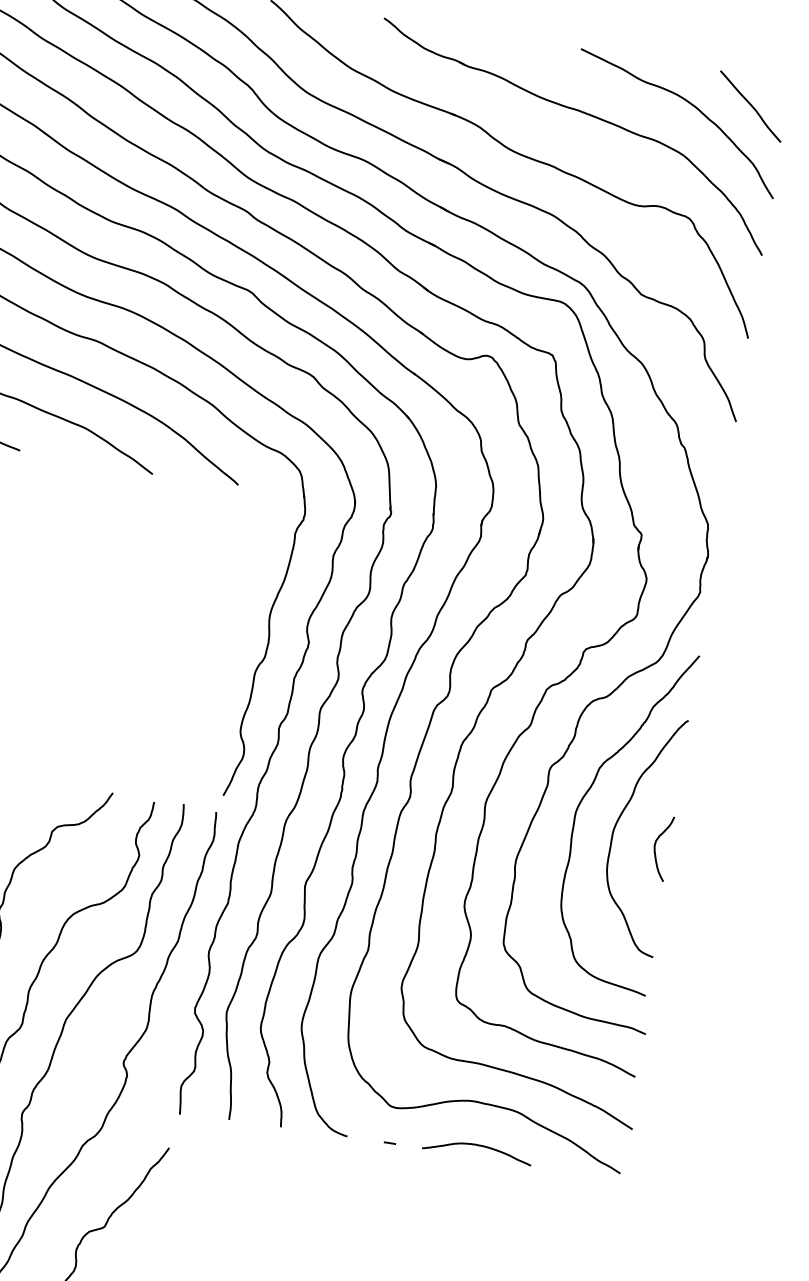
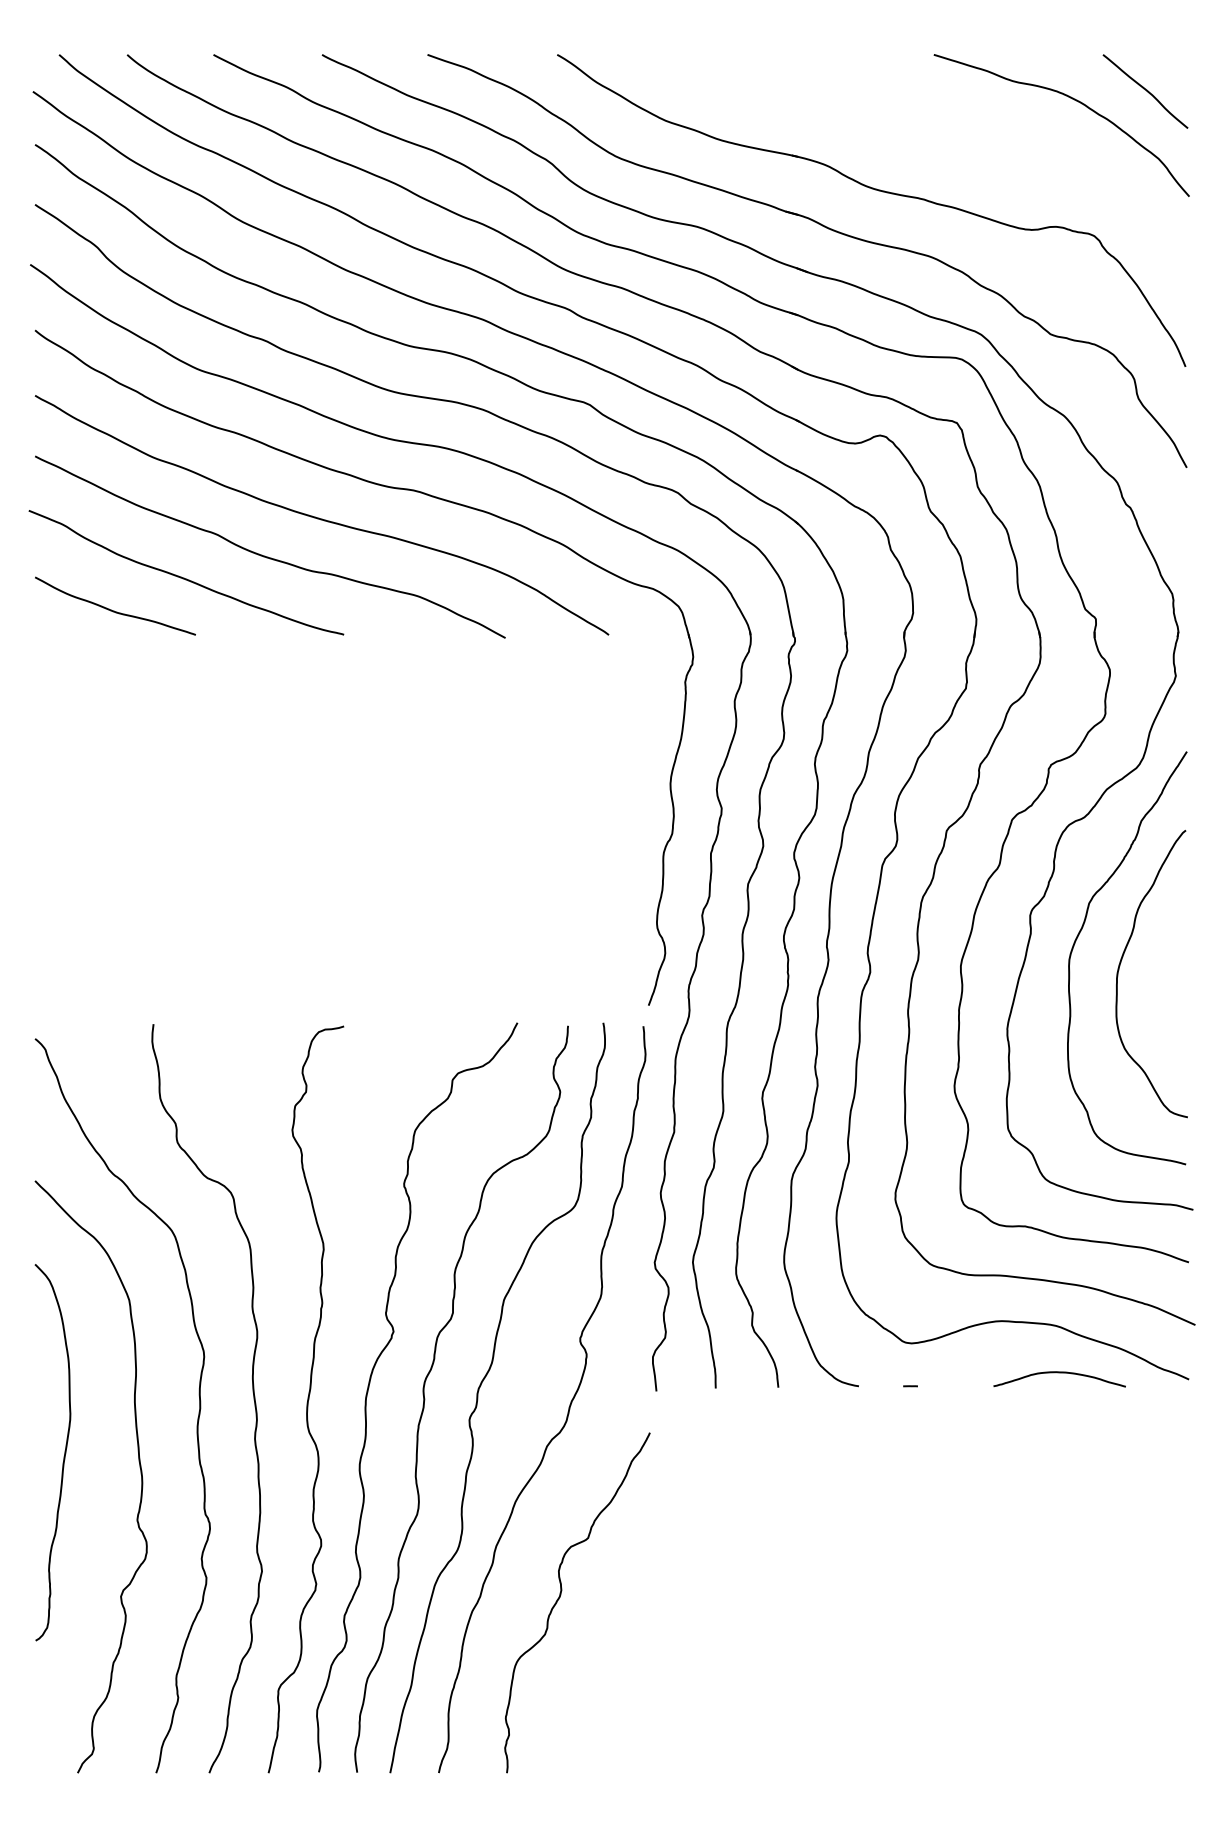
part: (581, 112) -> (946, 130), removed
curve: (655, 847) -> (1170, 986), removed
curve: (478, 1146) -> (1059, 1373), moved

